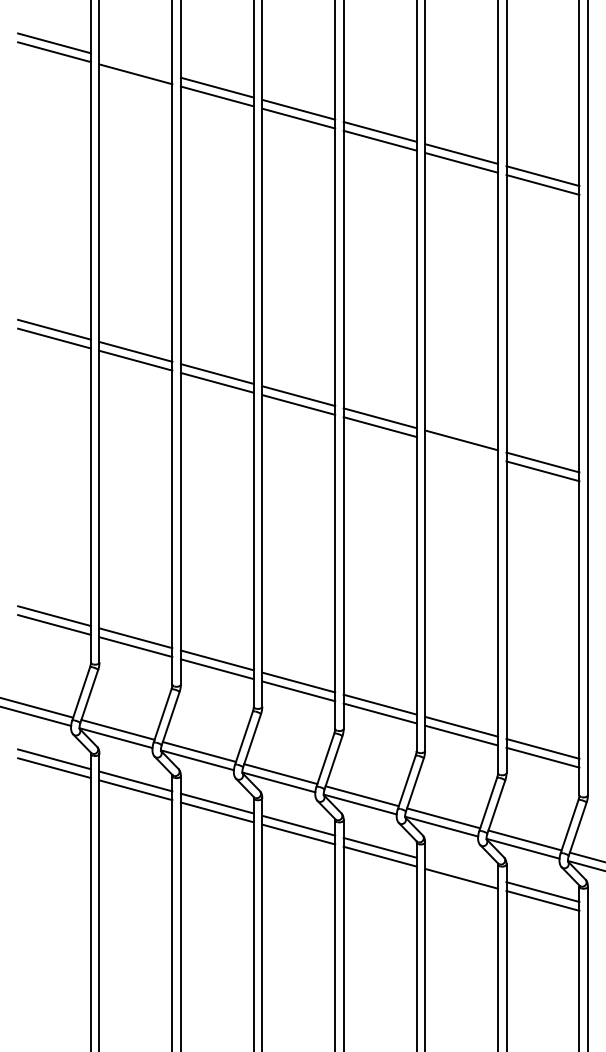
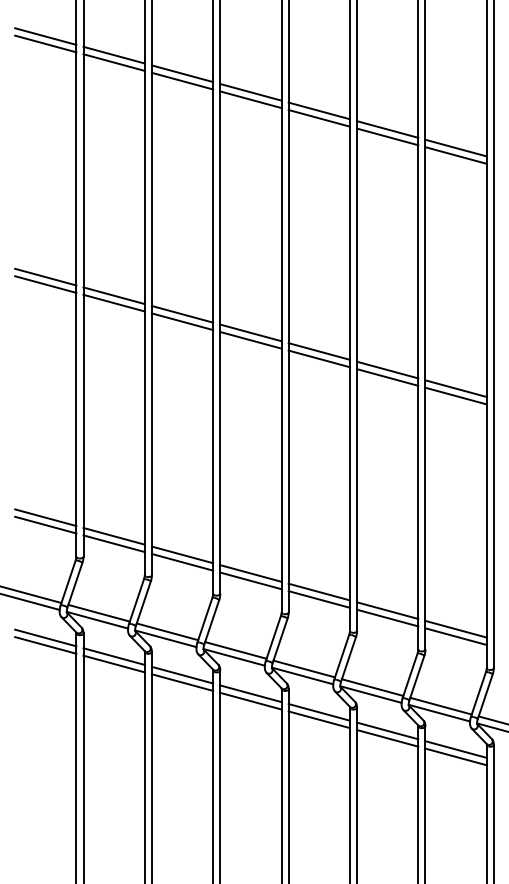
line: (135, 64) -> (113, 54), added
line: (461, 449) -> (387, 377), added
line: (461, 869) -> (387, 730), added

